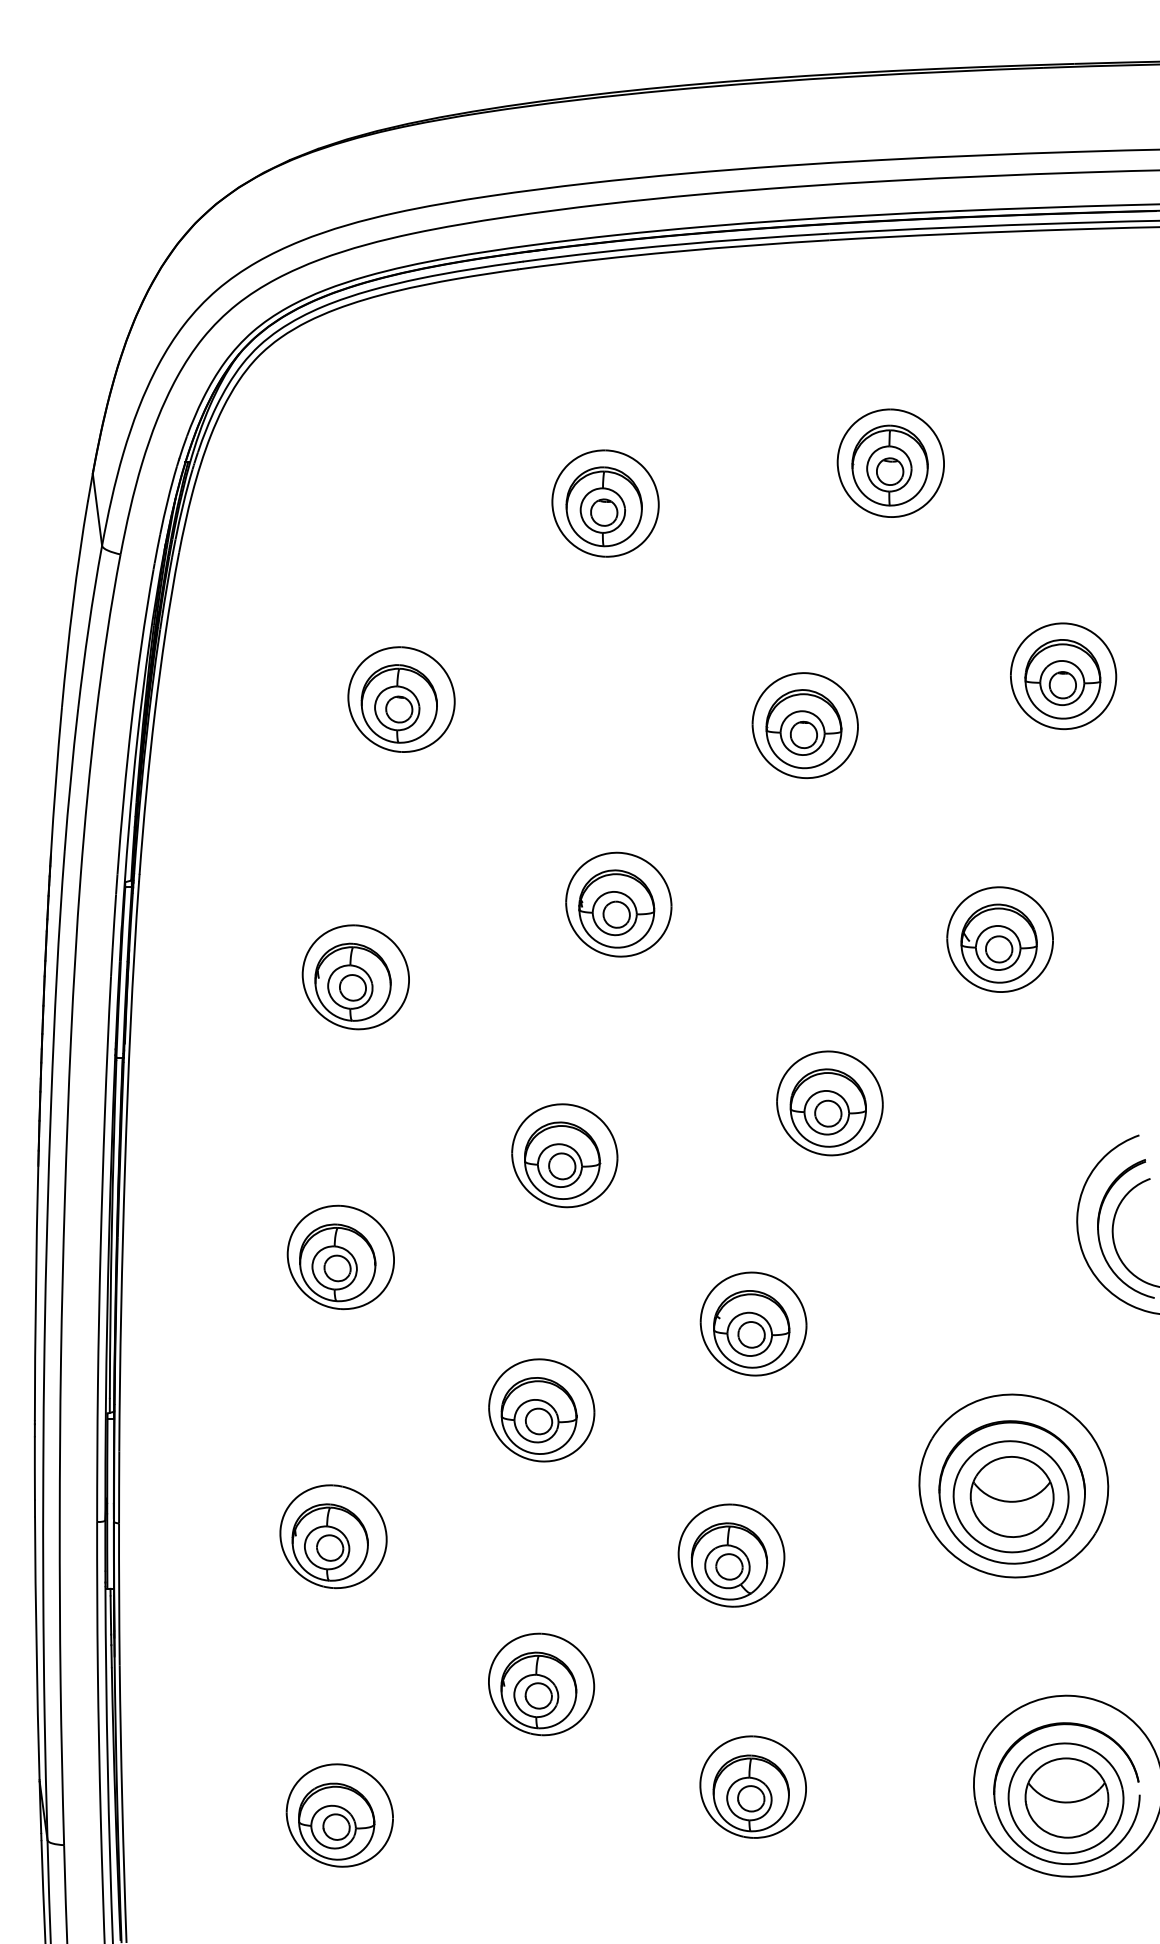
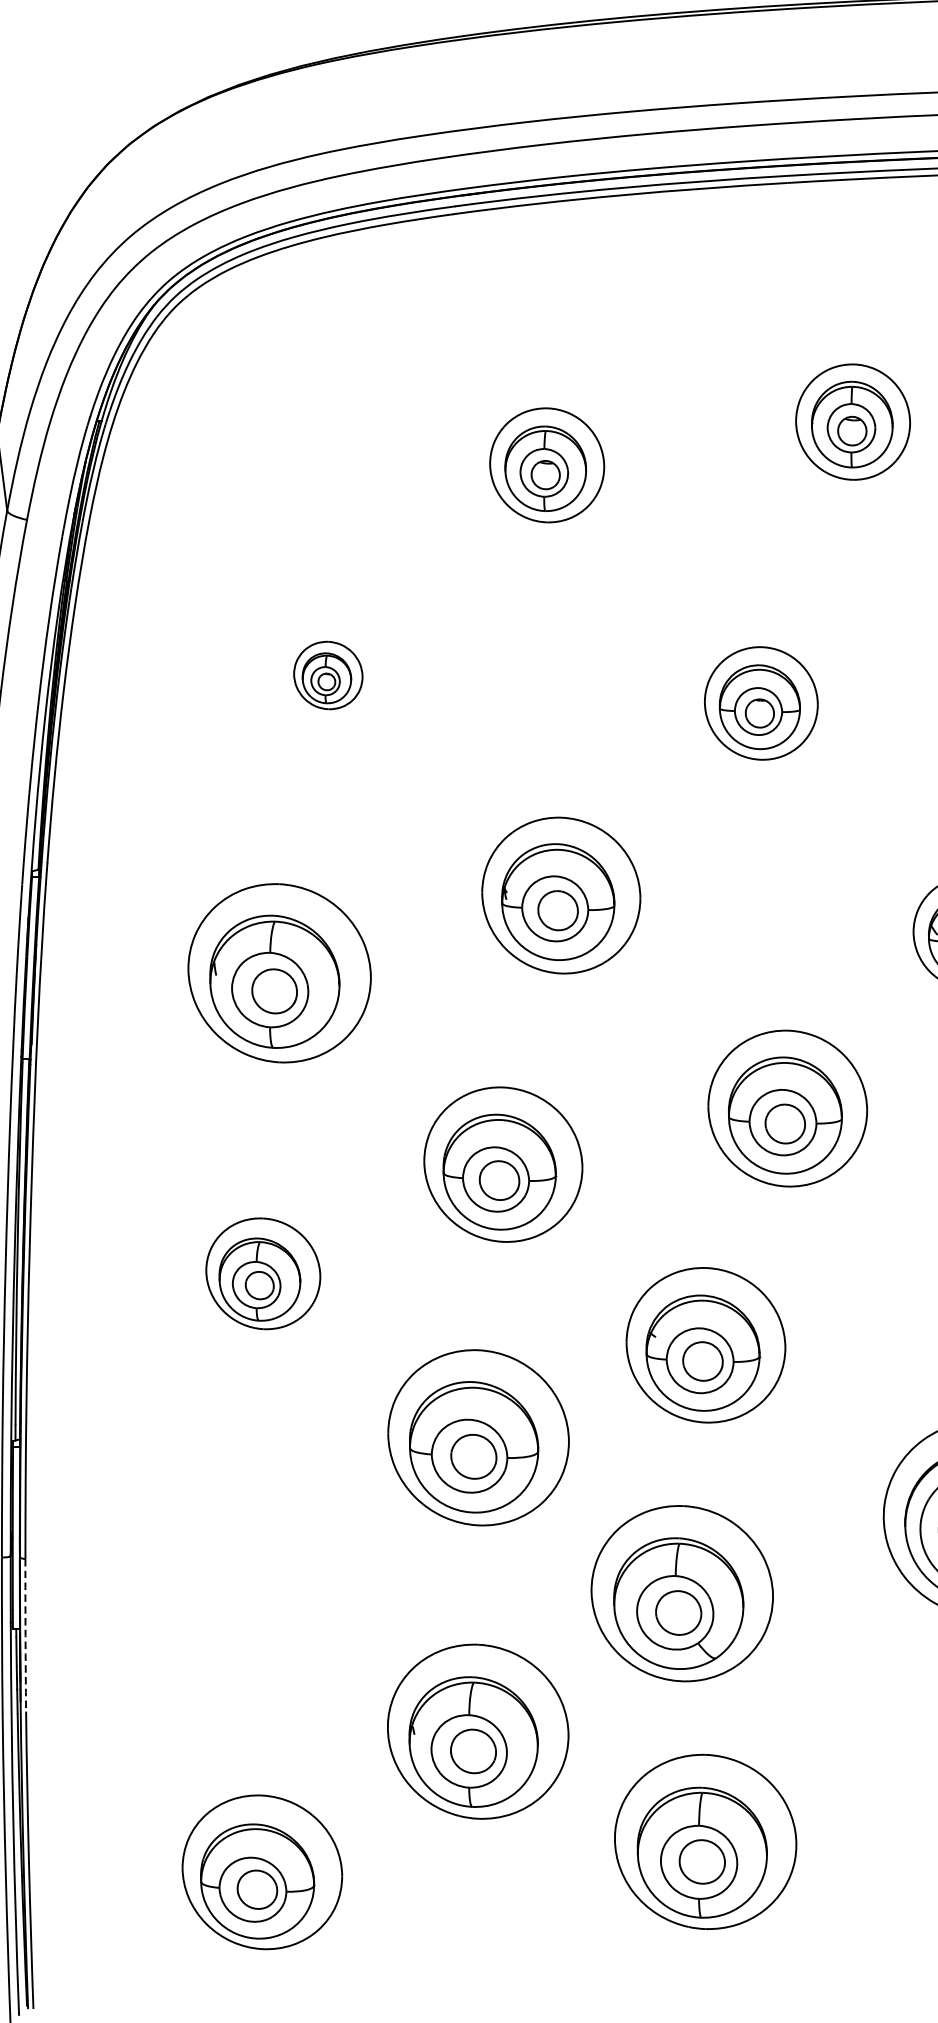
part: (401, 699) -> (328, 675), size x0.6
part: (618, 904) -> (561, 895), size x1.4
part: (355, 977) -> (278, 973), size x1.6
part: (829, 1103) -> (787, 1108), size x1.4
part: (564, 1155) -> (503, 1164), size x1.4
part: (753, 1323) -> (705, 1344), size x1.4
part: (541, 1410) -> (478, 1437), size x1.6
part: (333, 1536) -> (255, 1573), removed
part: (731, 1555) -> (682, 1593), size x1.6
arc: (119, 1594) -> (25, 1635), solid -> dashed
part: (541, 1684) -> (478, 1731), size x1.6
part: (752, 1786) -> (704, 1841), size x1.6
part: (339, 1815) -> (261, 1872), size x1.4

